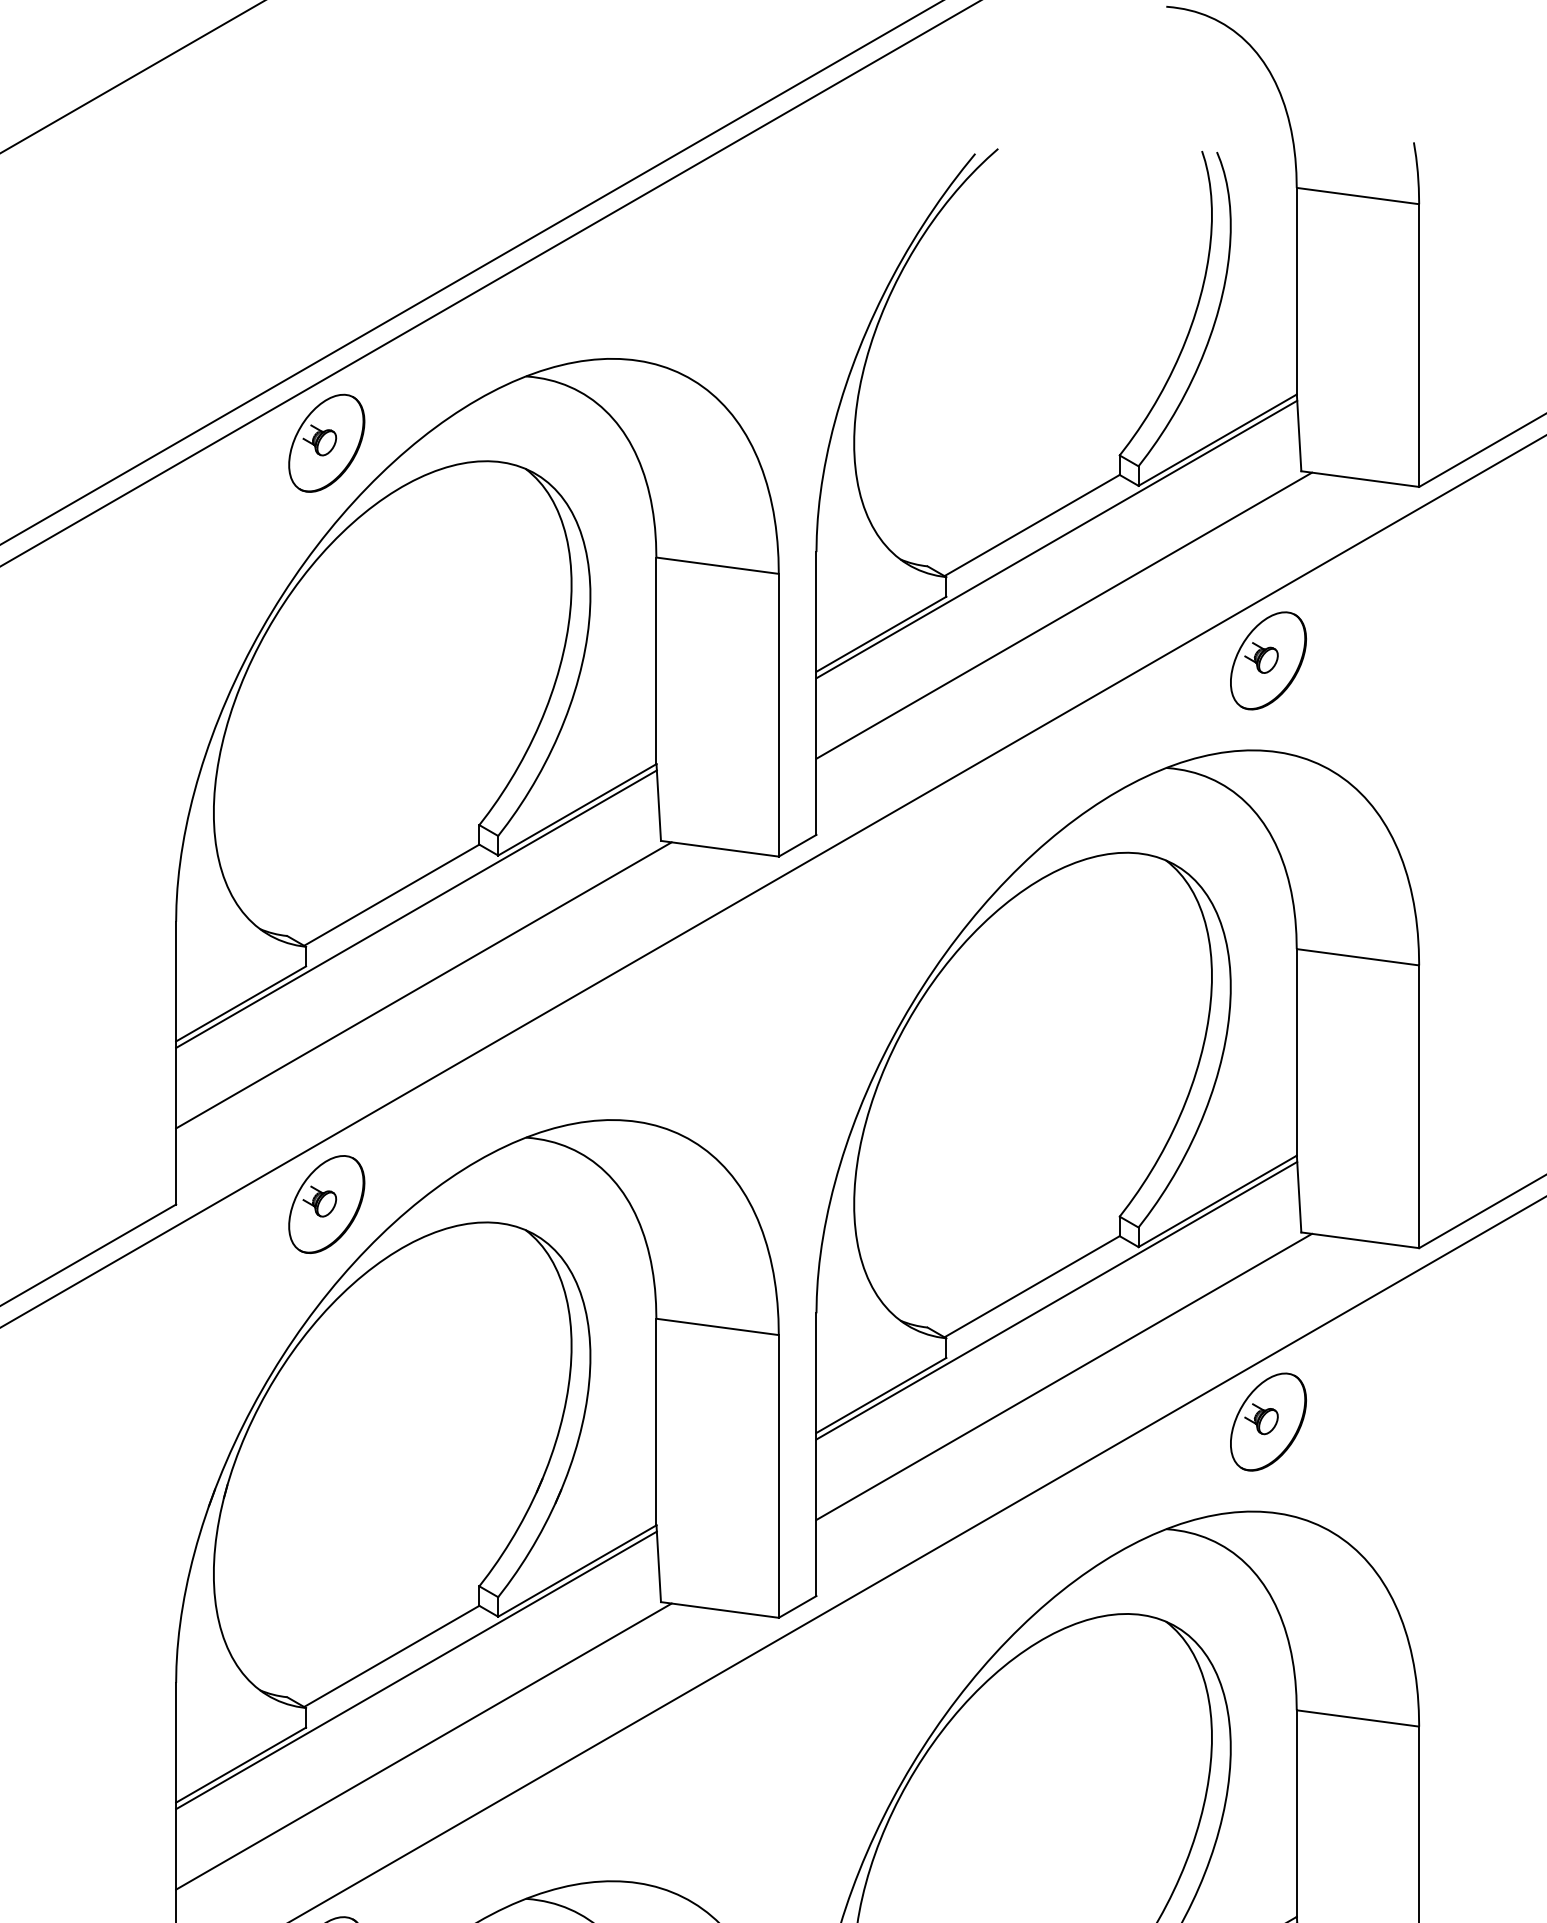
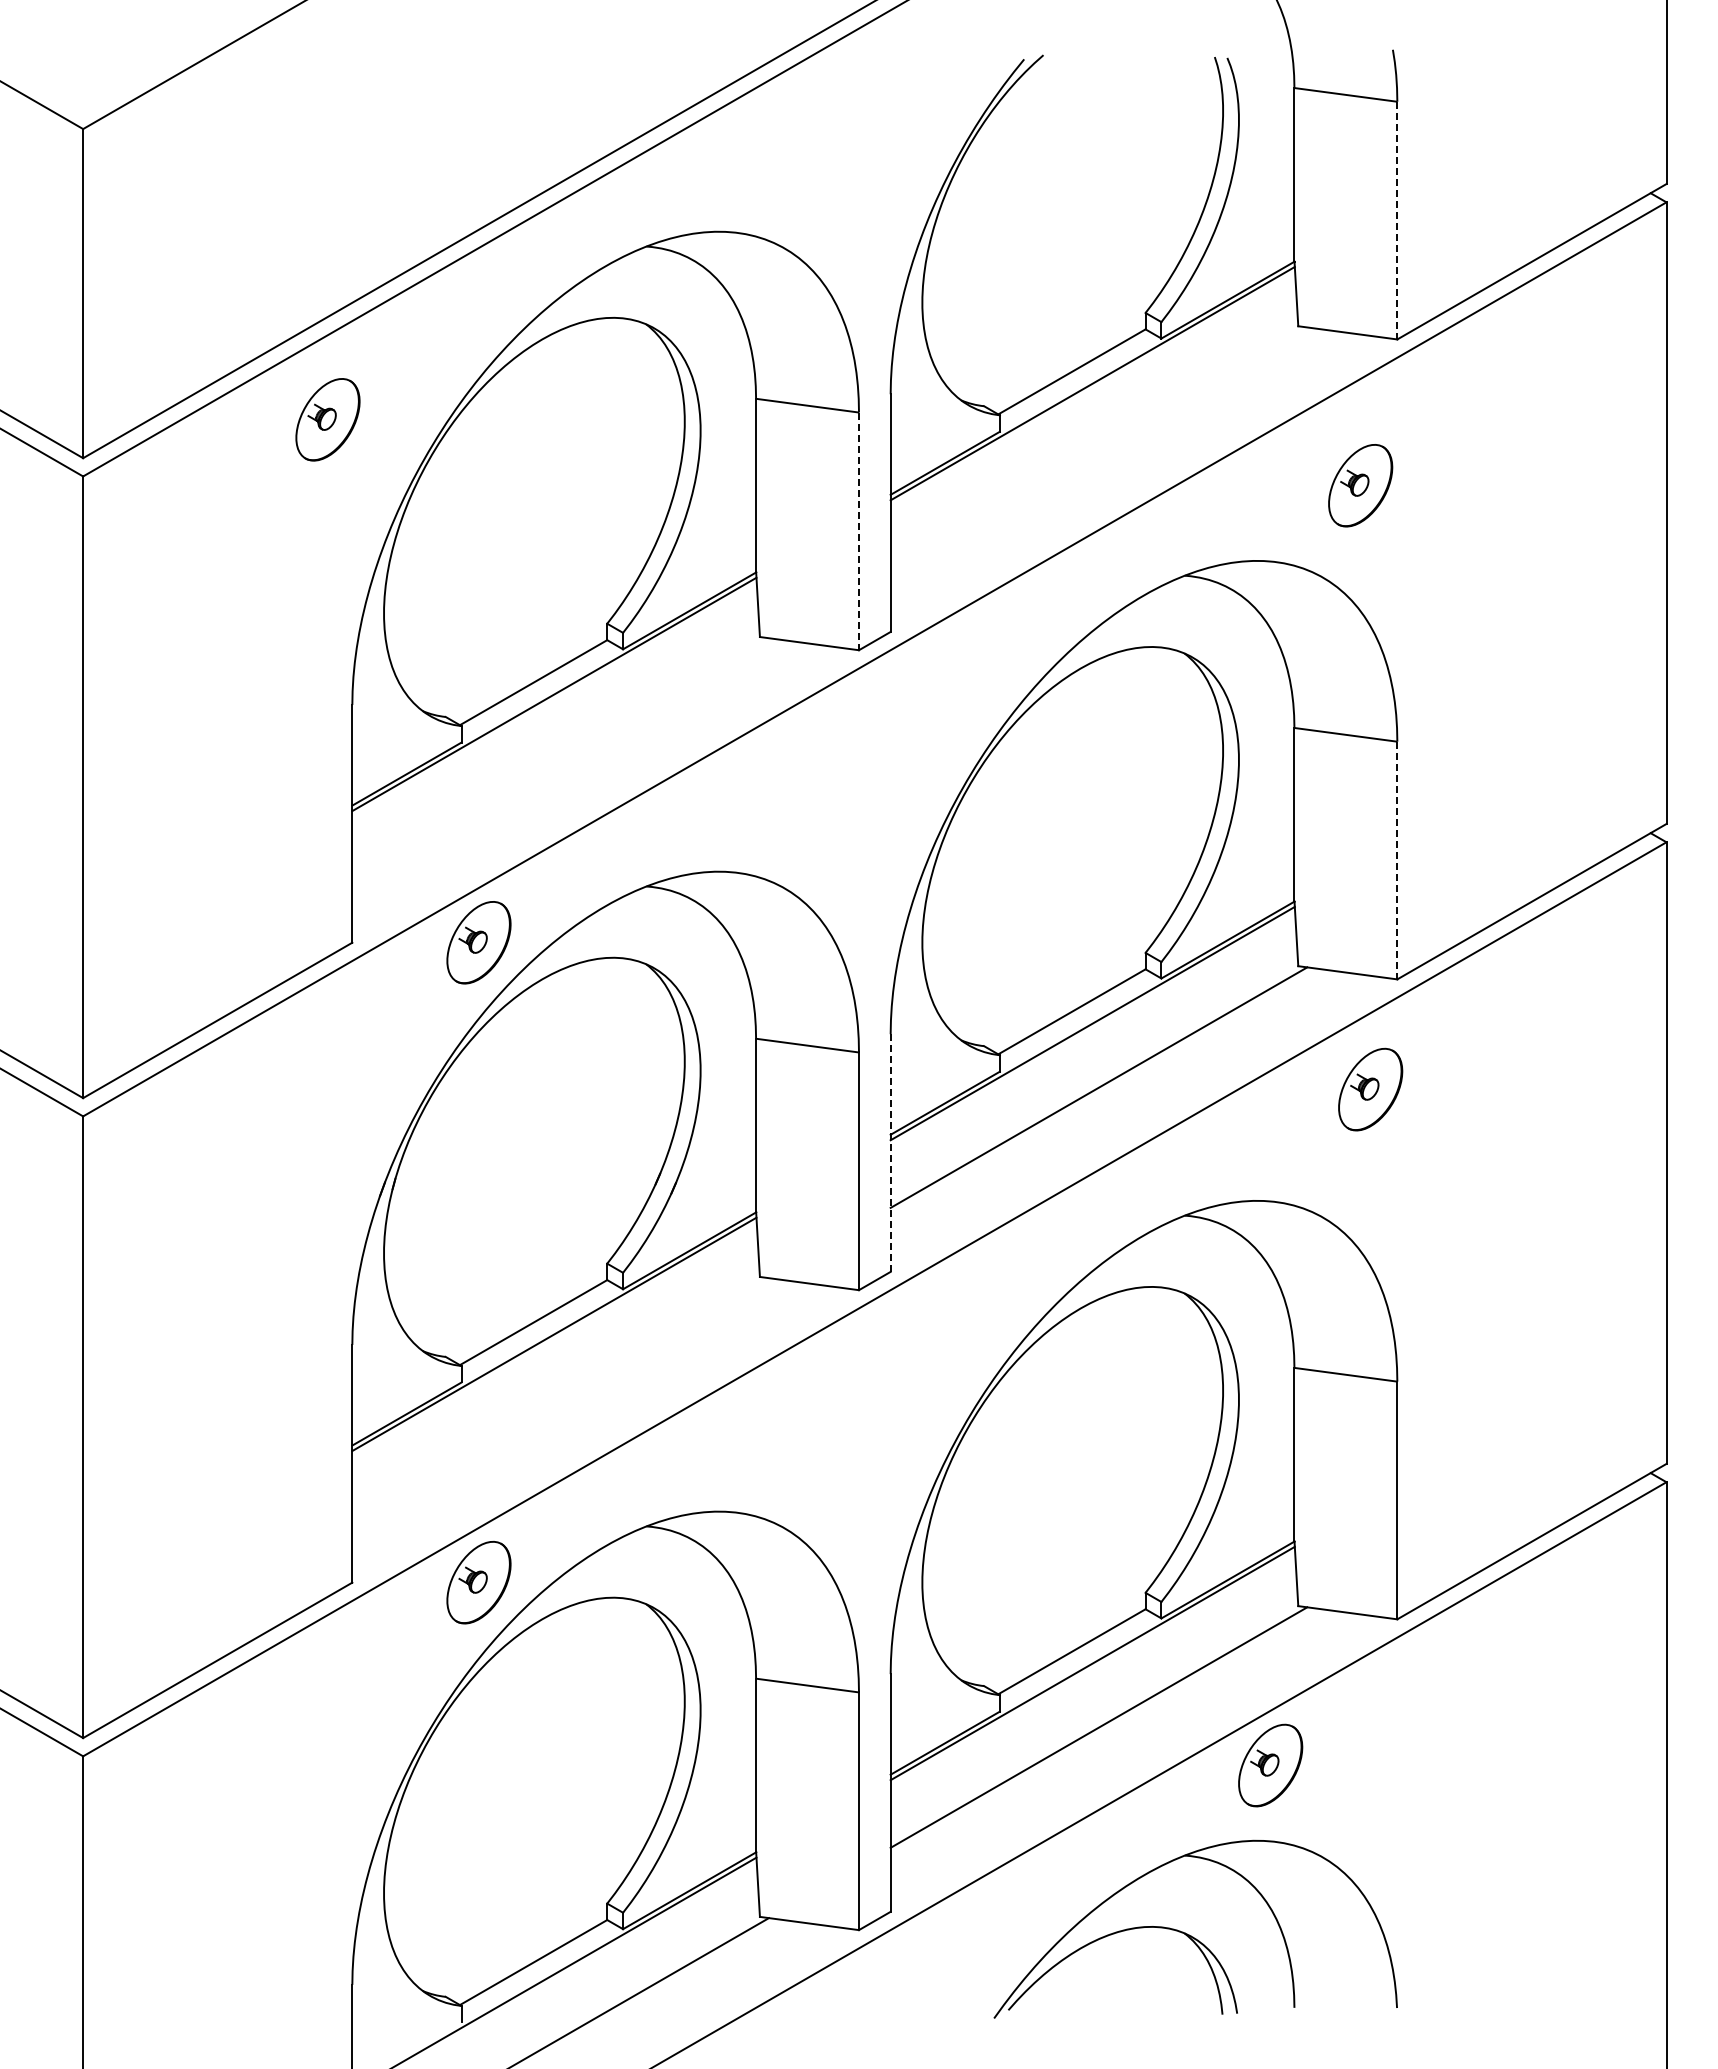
line: (1419, 345) -> (1397, 220), solid -> dashed
part: (326, 442) -> (327, 419), moved
line: (1063, 615) -> (1098, 447), removed
part: (1268, 660) -> (1360, 485), moved
line: (779, 715) -> (859, 531), solid -> dashed
line: (423, 985) -> (560, 758), removed
line: (1419, 1106) -> (1397, 860), solid -> dashed
part: (1268, 1421) -> (1370, 1089), moved
line: (816, 1455) -> (890, 1153), solid -> dashed
line: (423, 1746) -> (560, 1398), removed

